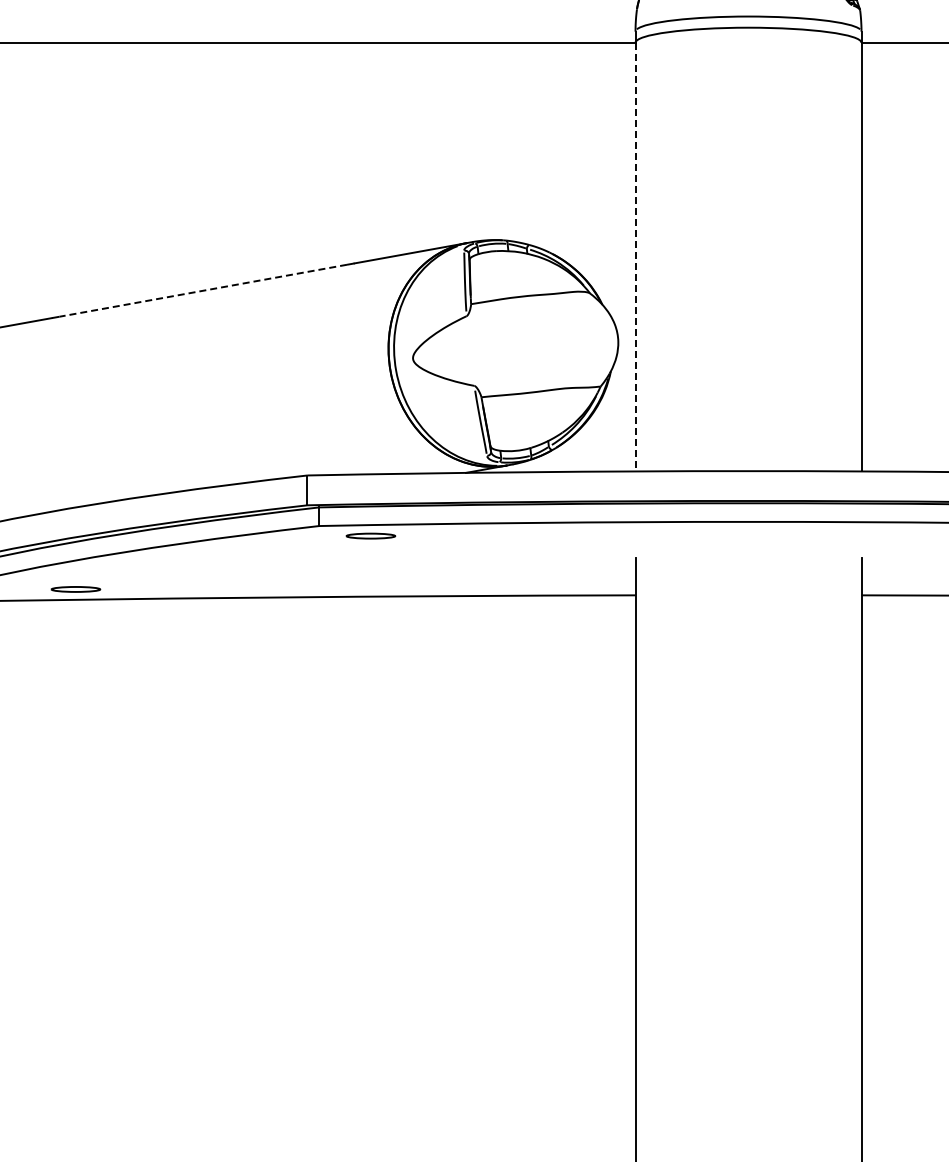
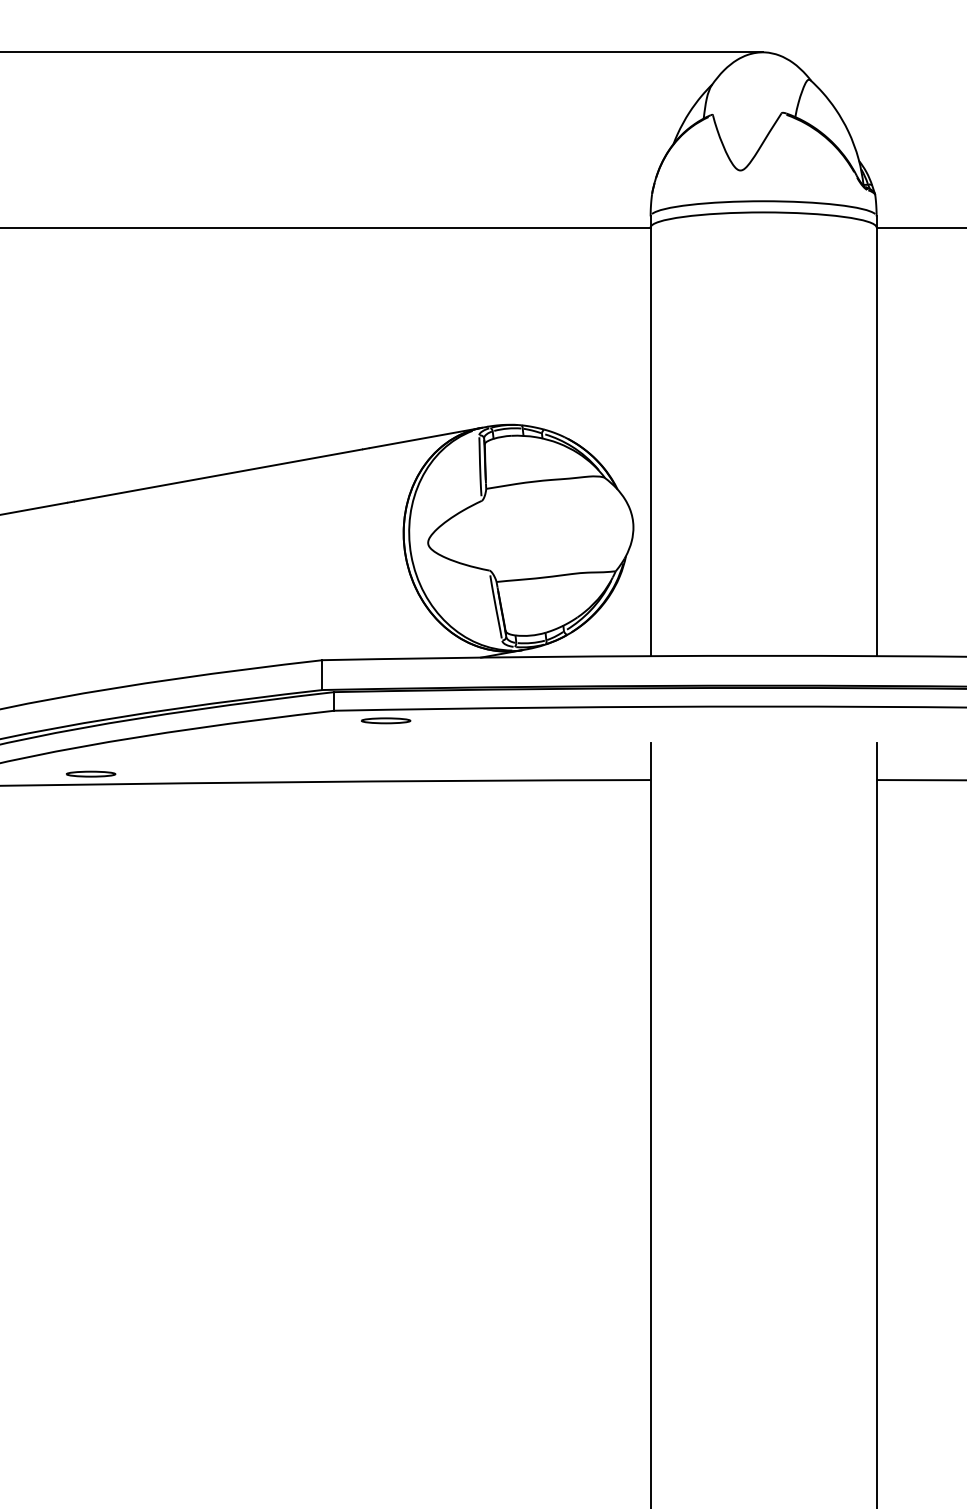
line: (635, 257) -> (650, 442), dashed -> solid
line: (202, 290) -> (217, 475), dashed -> solid

